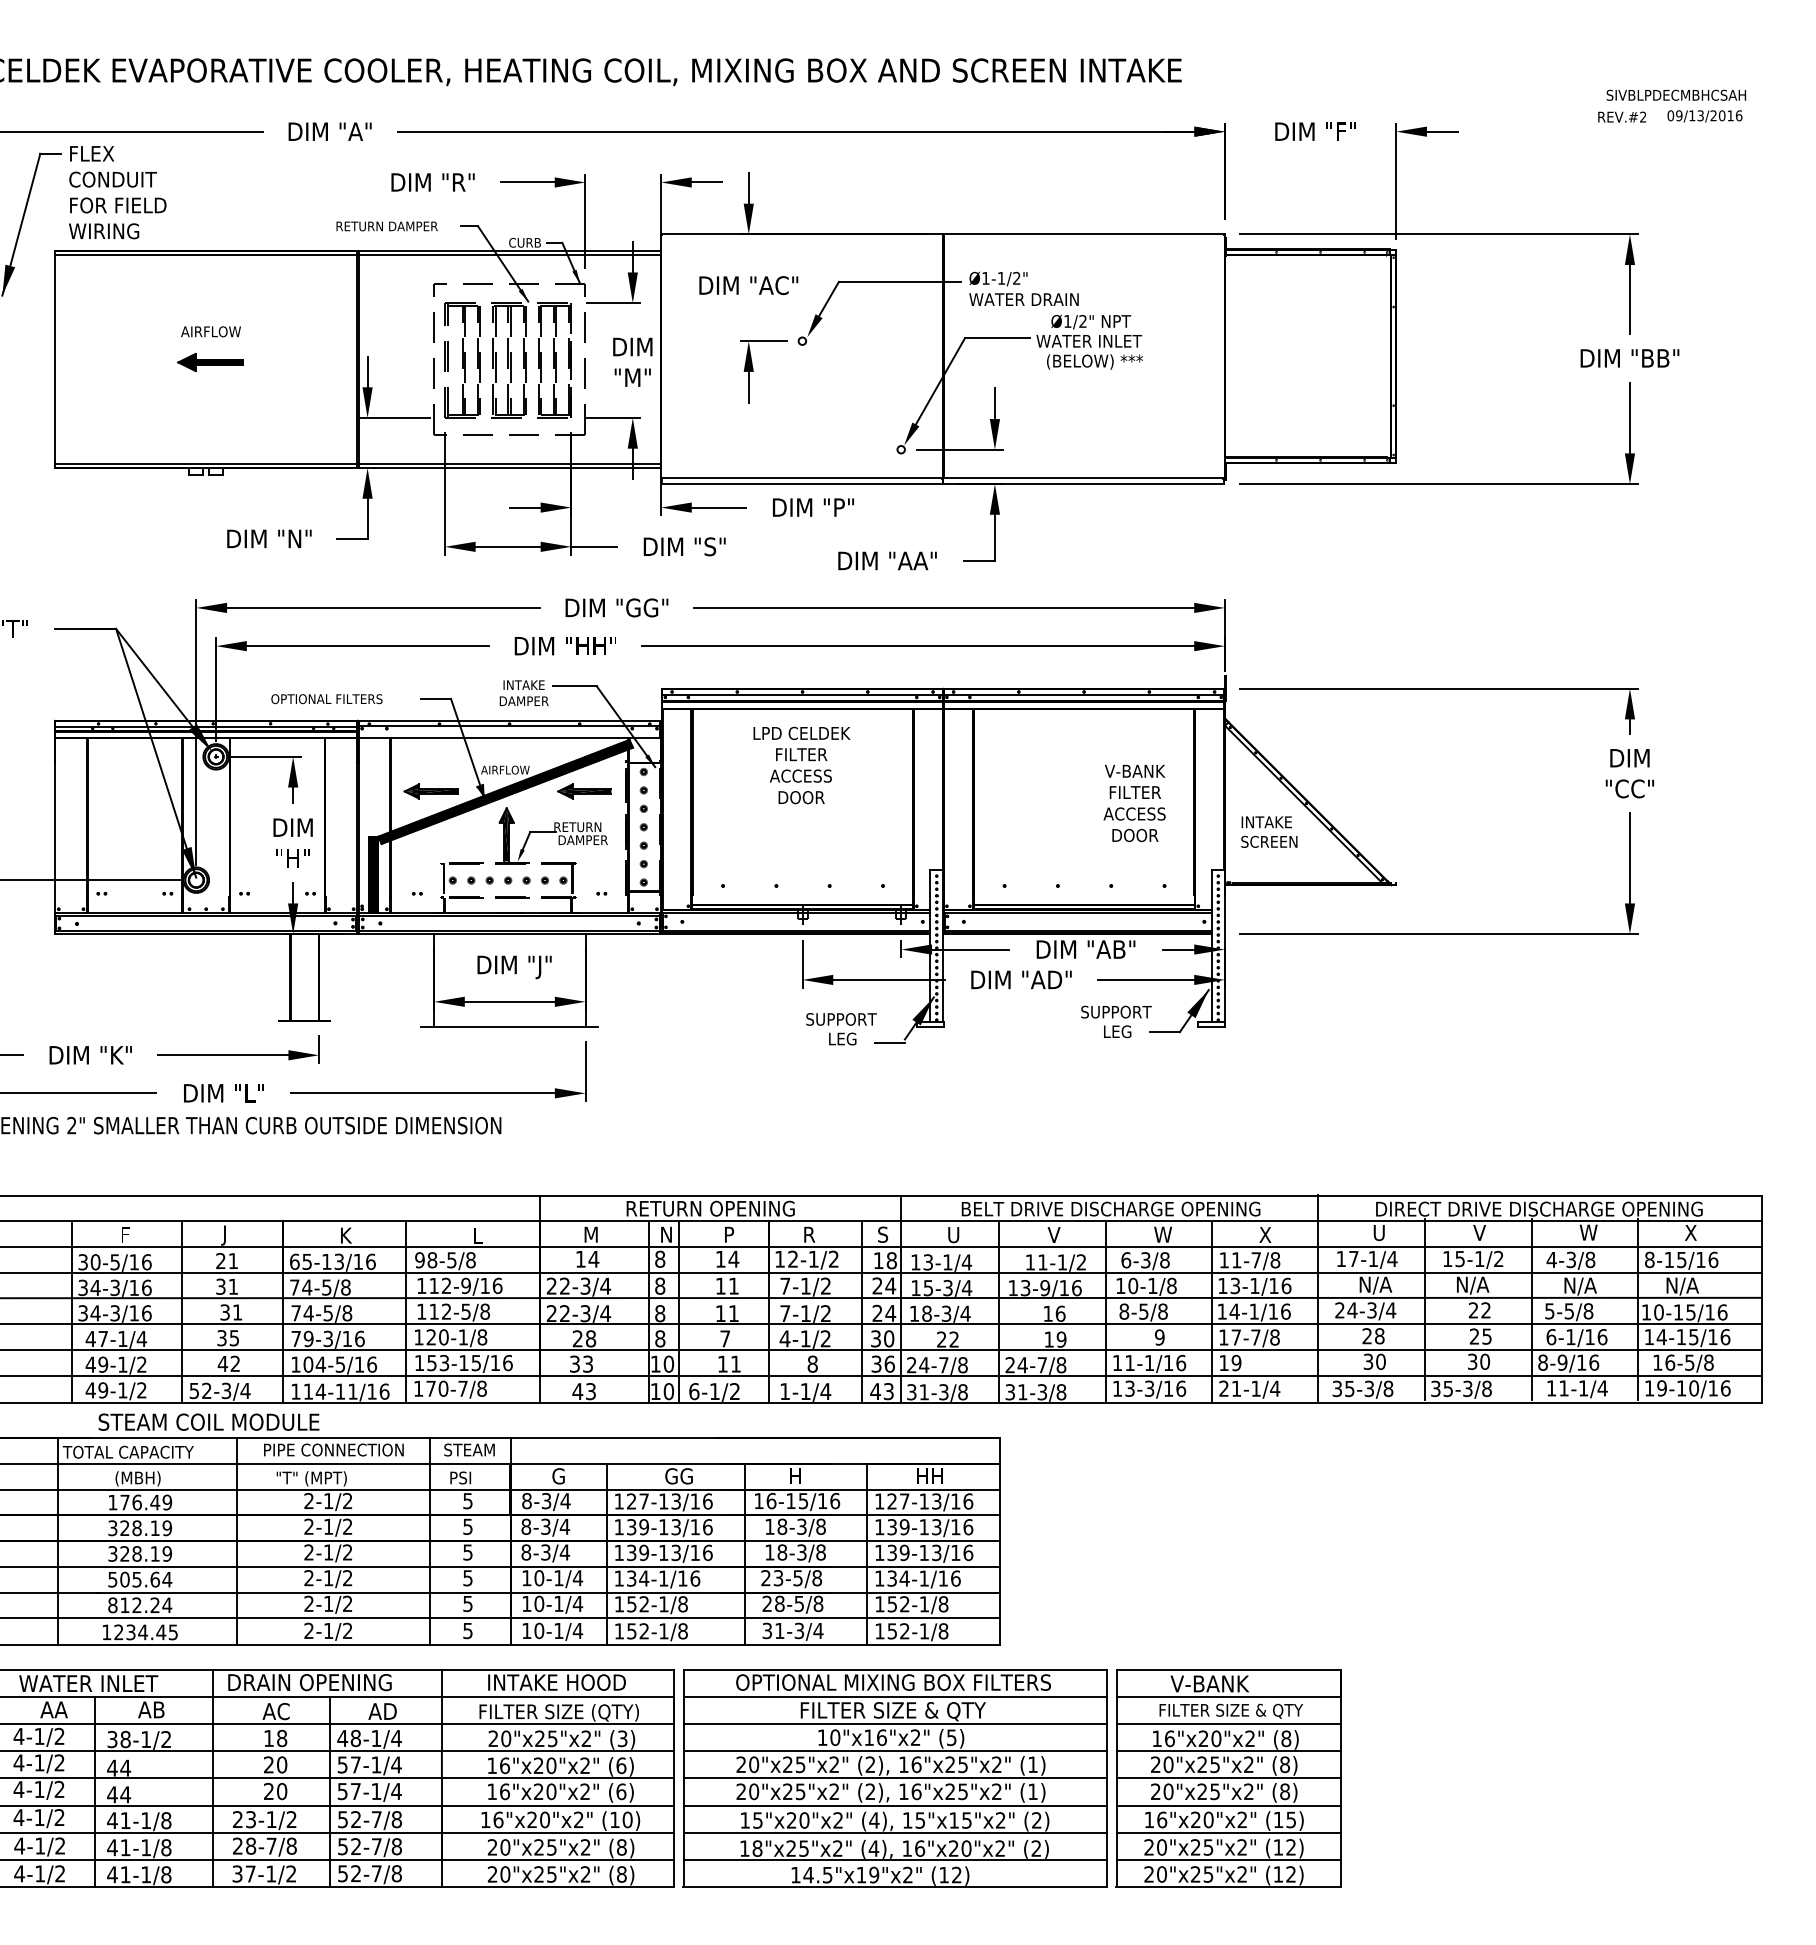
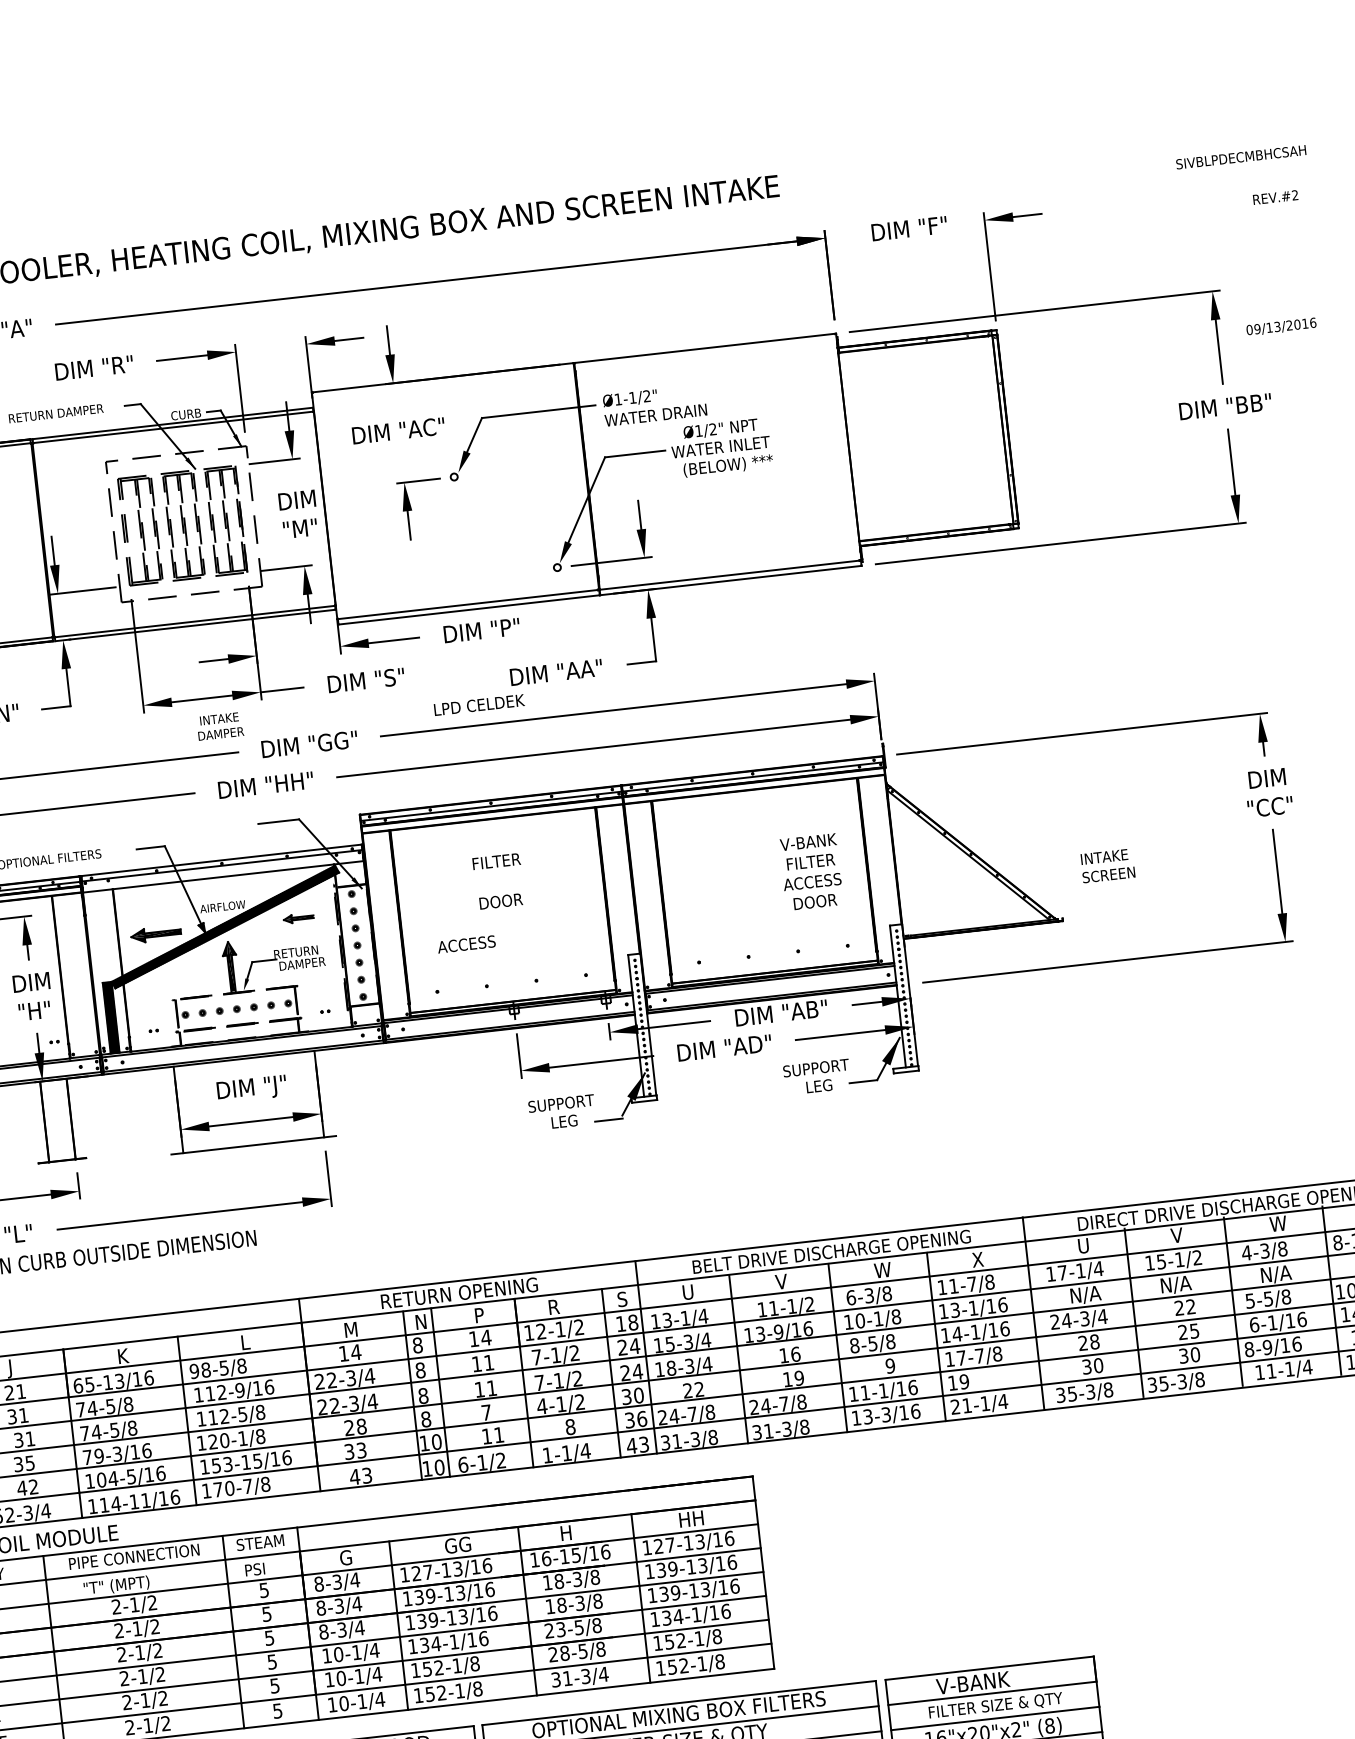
text: (1622, 116) -> (1275, 196), moved
text: (1704, 116) -> (1281, 327), moved
text: (523, 692) -> (219, 725), moved
text: (801, 732) -> (478, 704), moved
text: (800, 775) -> (466, 943), moved
part: (584, 791) -> (298, 918), size x0.6
text: (1269, 831) -> (1107, 865), moved

